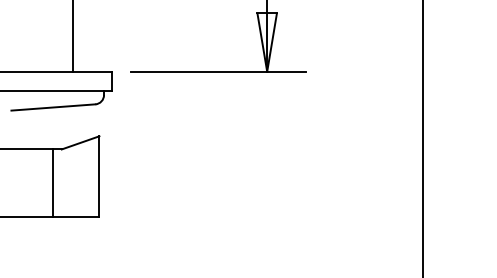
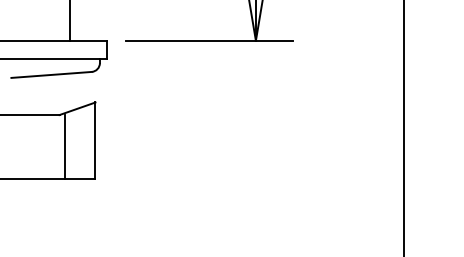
line: (53, 182) -> (65, 146), moved

